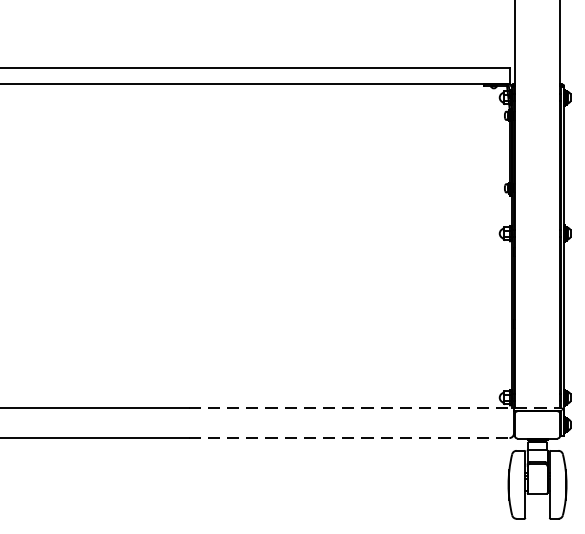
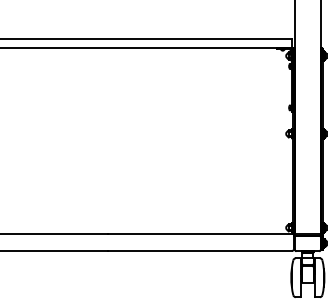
line: (374, 407) -> (214, 233), dashed -> solid
line: (348, 437) -> (199, 250), dashed -> solid

